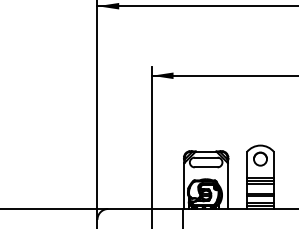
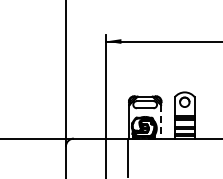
line: (228, 185) -> (161, 121), solid -> dashed

